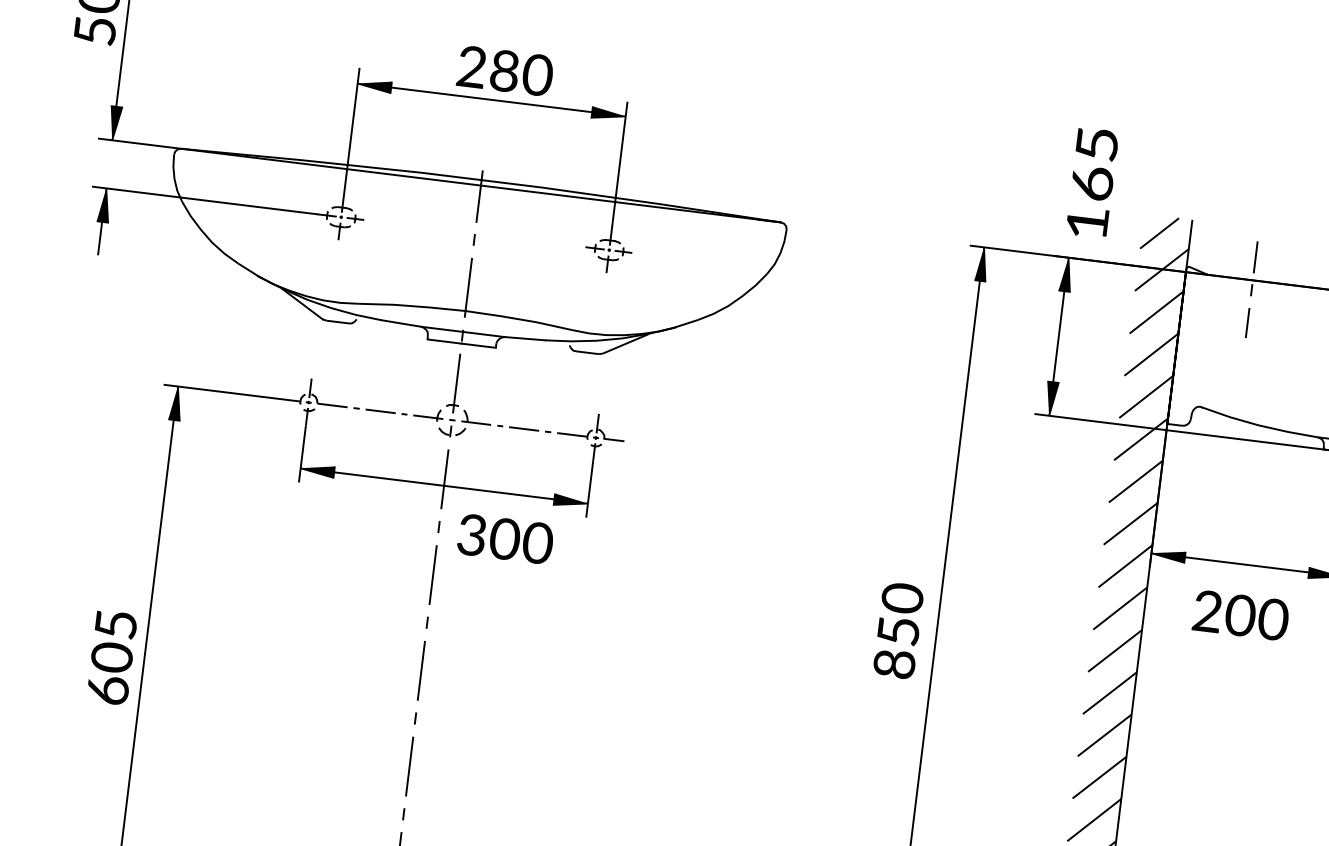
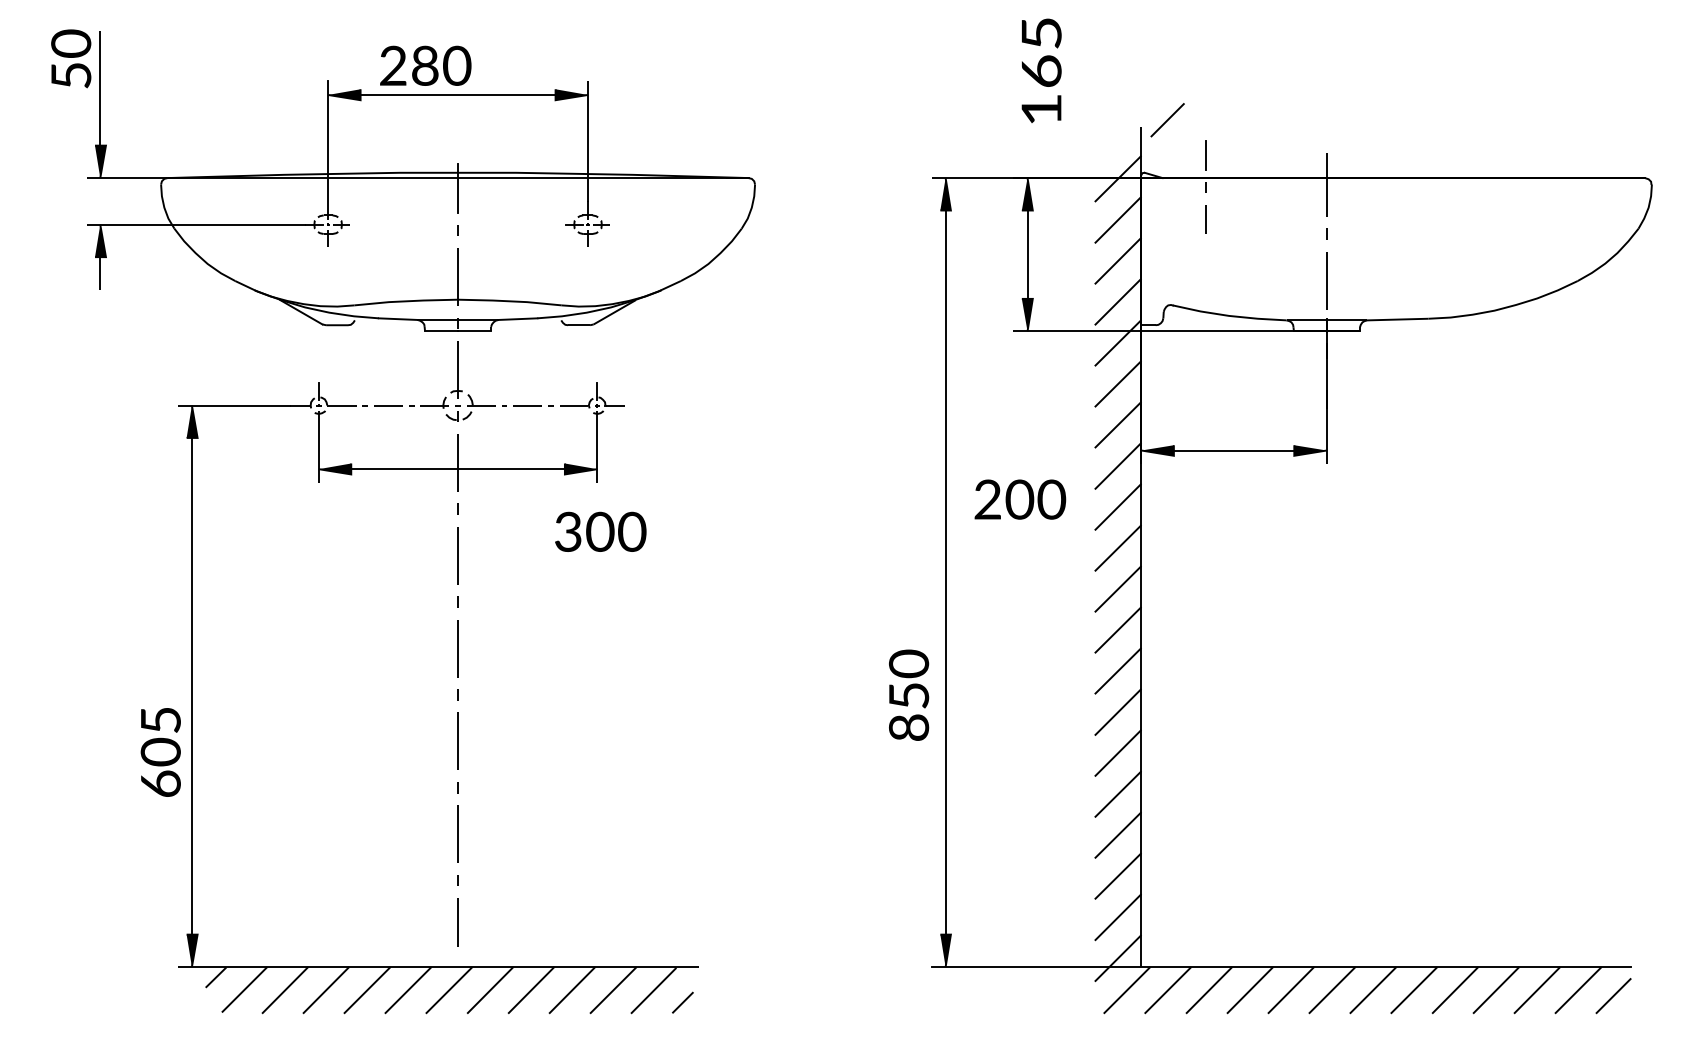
text: (505, 70) -> (425, 65), moved
text: (1092, 182) -> (1041, 70), moved
line: (1159, 233) -> (1167, 120), moved
text: (505, 538) -> (600, 531), moved
text: (1241, 615) -> (1020, 499), moved
text: (899, 629) -> (909, 694), moved
text: (111, 657) -> (160, 752), moved

